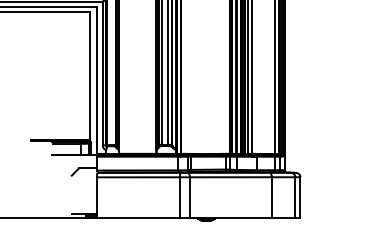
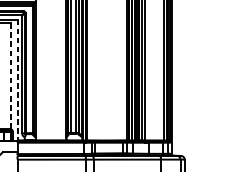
line: (89, 76) -> (11, 76), solid -> dashed
line: (97, 80) -> (17, 80), solid -> dashed

